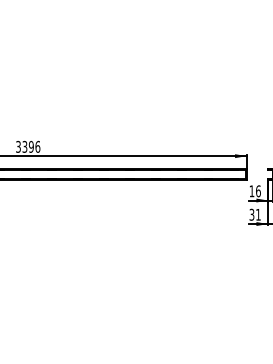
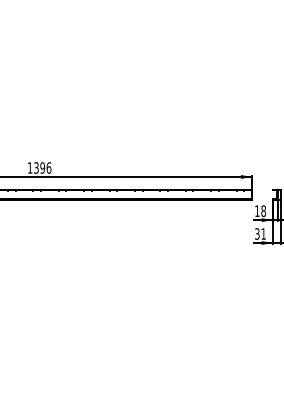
text: (17, 146) -> (29, 167), 3396 -> 1396
text: (258, 190) -> (263, 210), 16 -> 18

